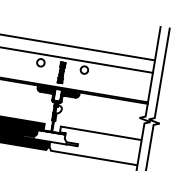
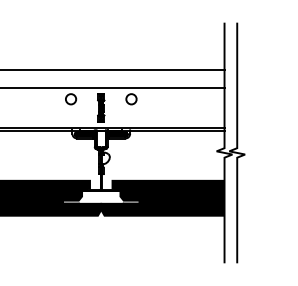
fill: (94, 144) -> (162, 197), added

